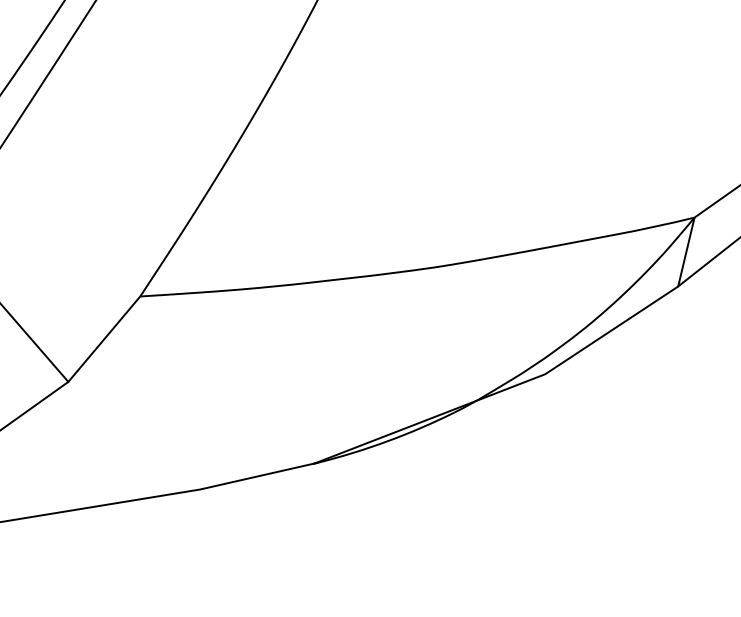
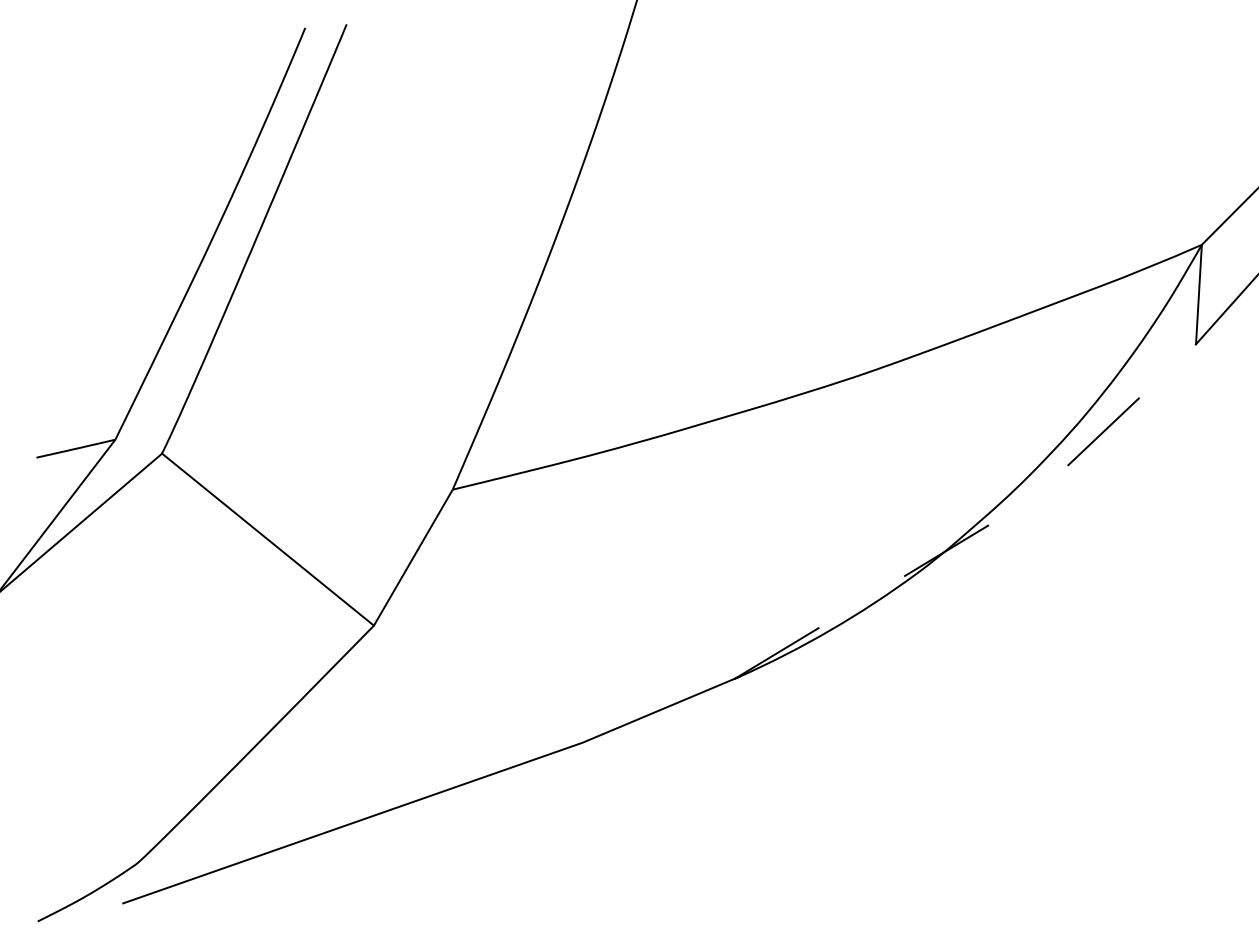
line: (504, 390) -> (980, 530), solid -> dashed

